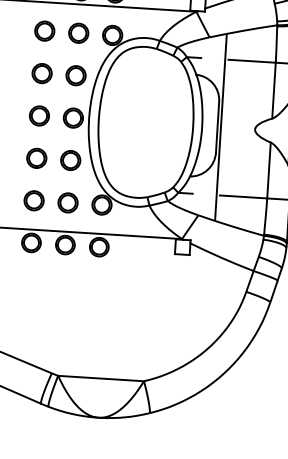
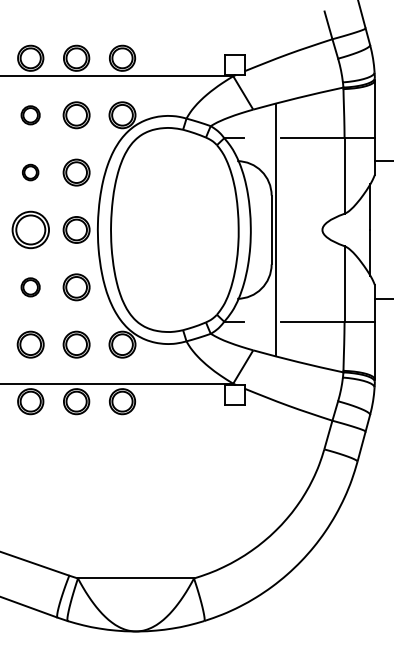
part: (44, 31) -> (30, 115), size x0.7
part: (41, 73) -> (30, 172), size x0.6
part: (39, 115) -> (30, 229), size x1.4
part: (36, 158) -> (30, 287), size x0.7

